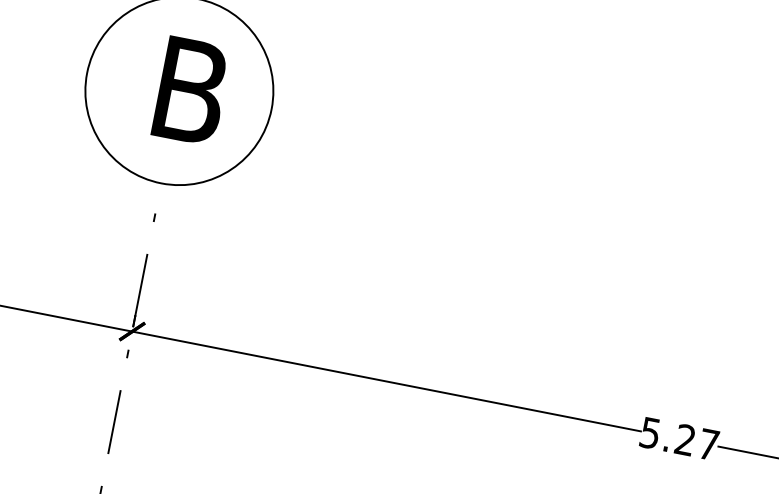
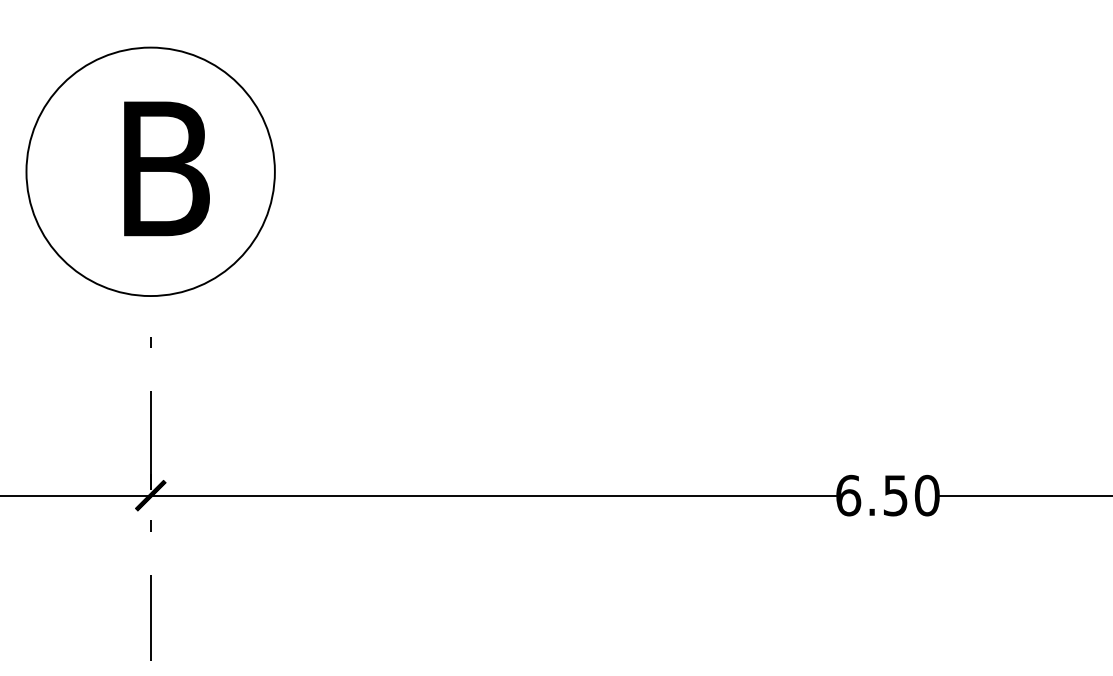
text: (679, 438) -> (887, 495), 5.27 -> 6.50

